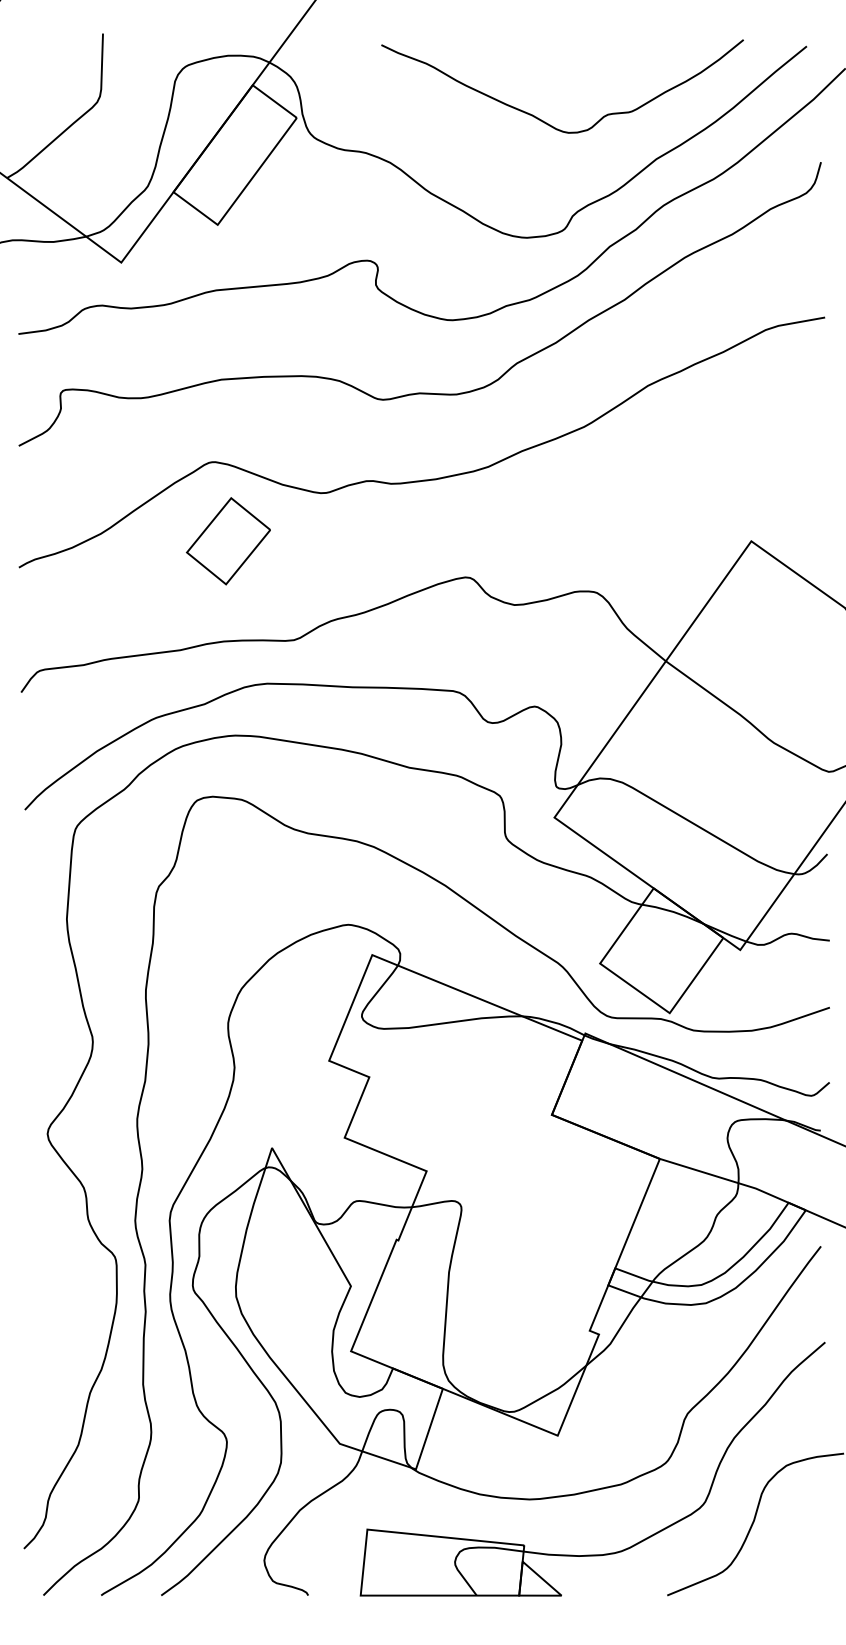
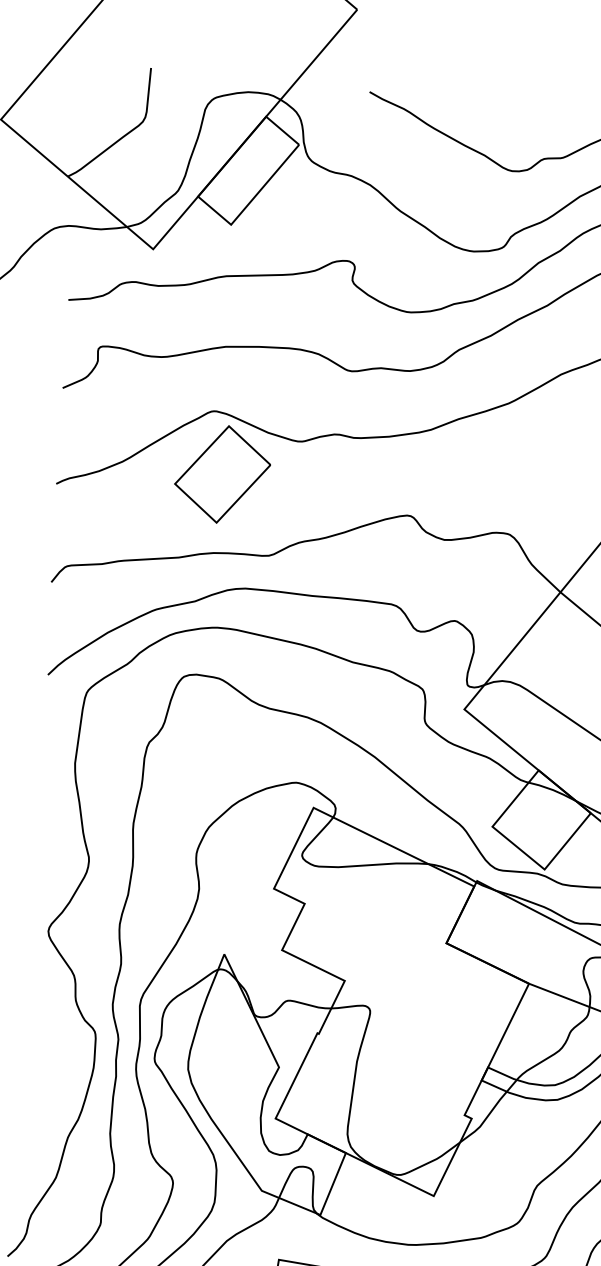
part: (228, 540) -> (222, 473), size x1.43

